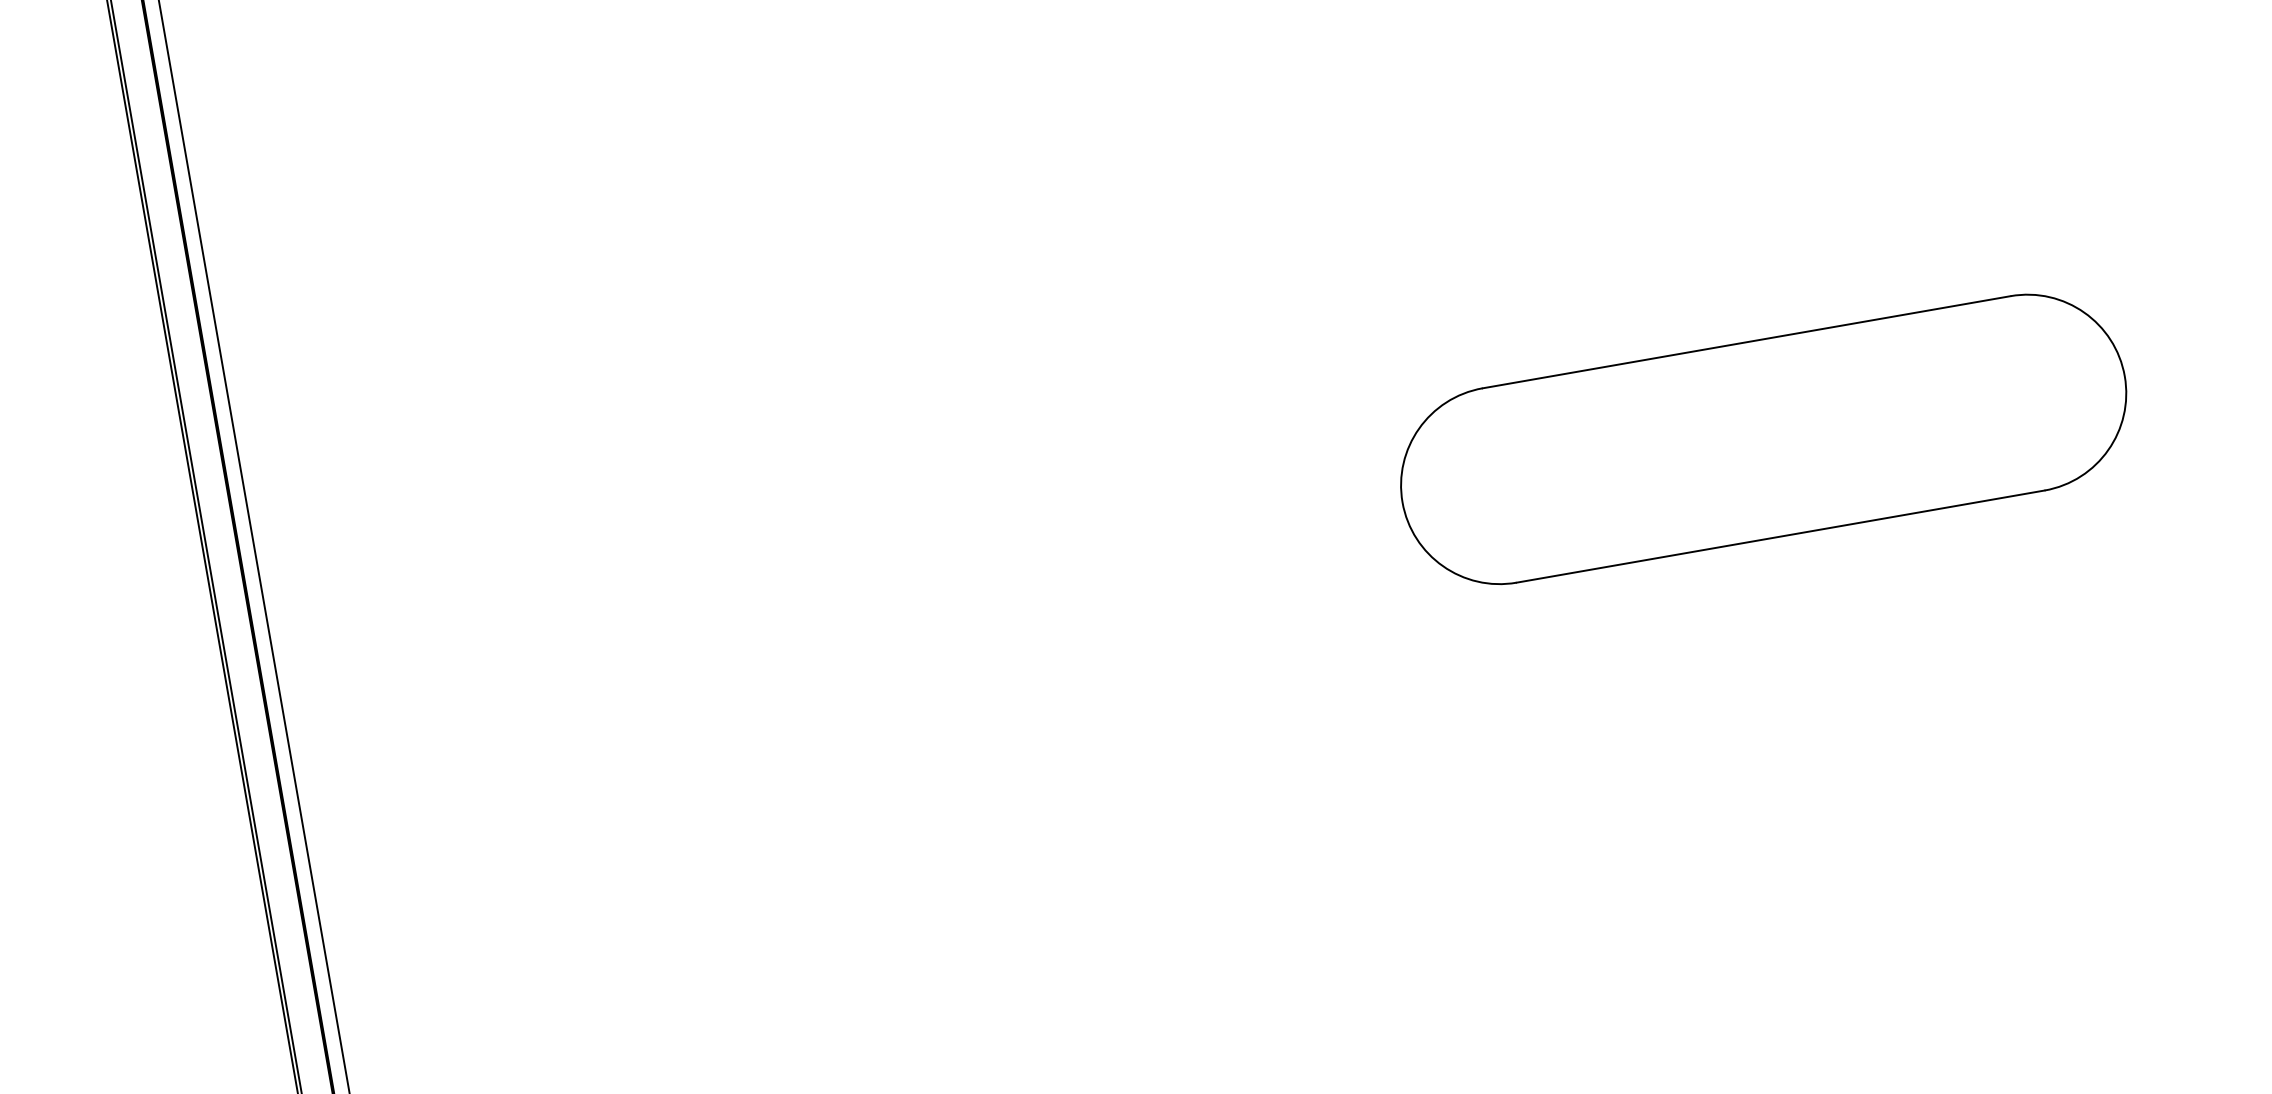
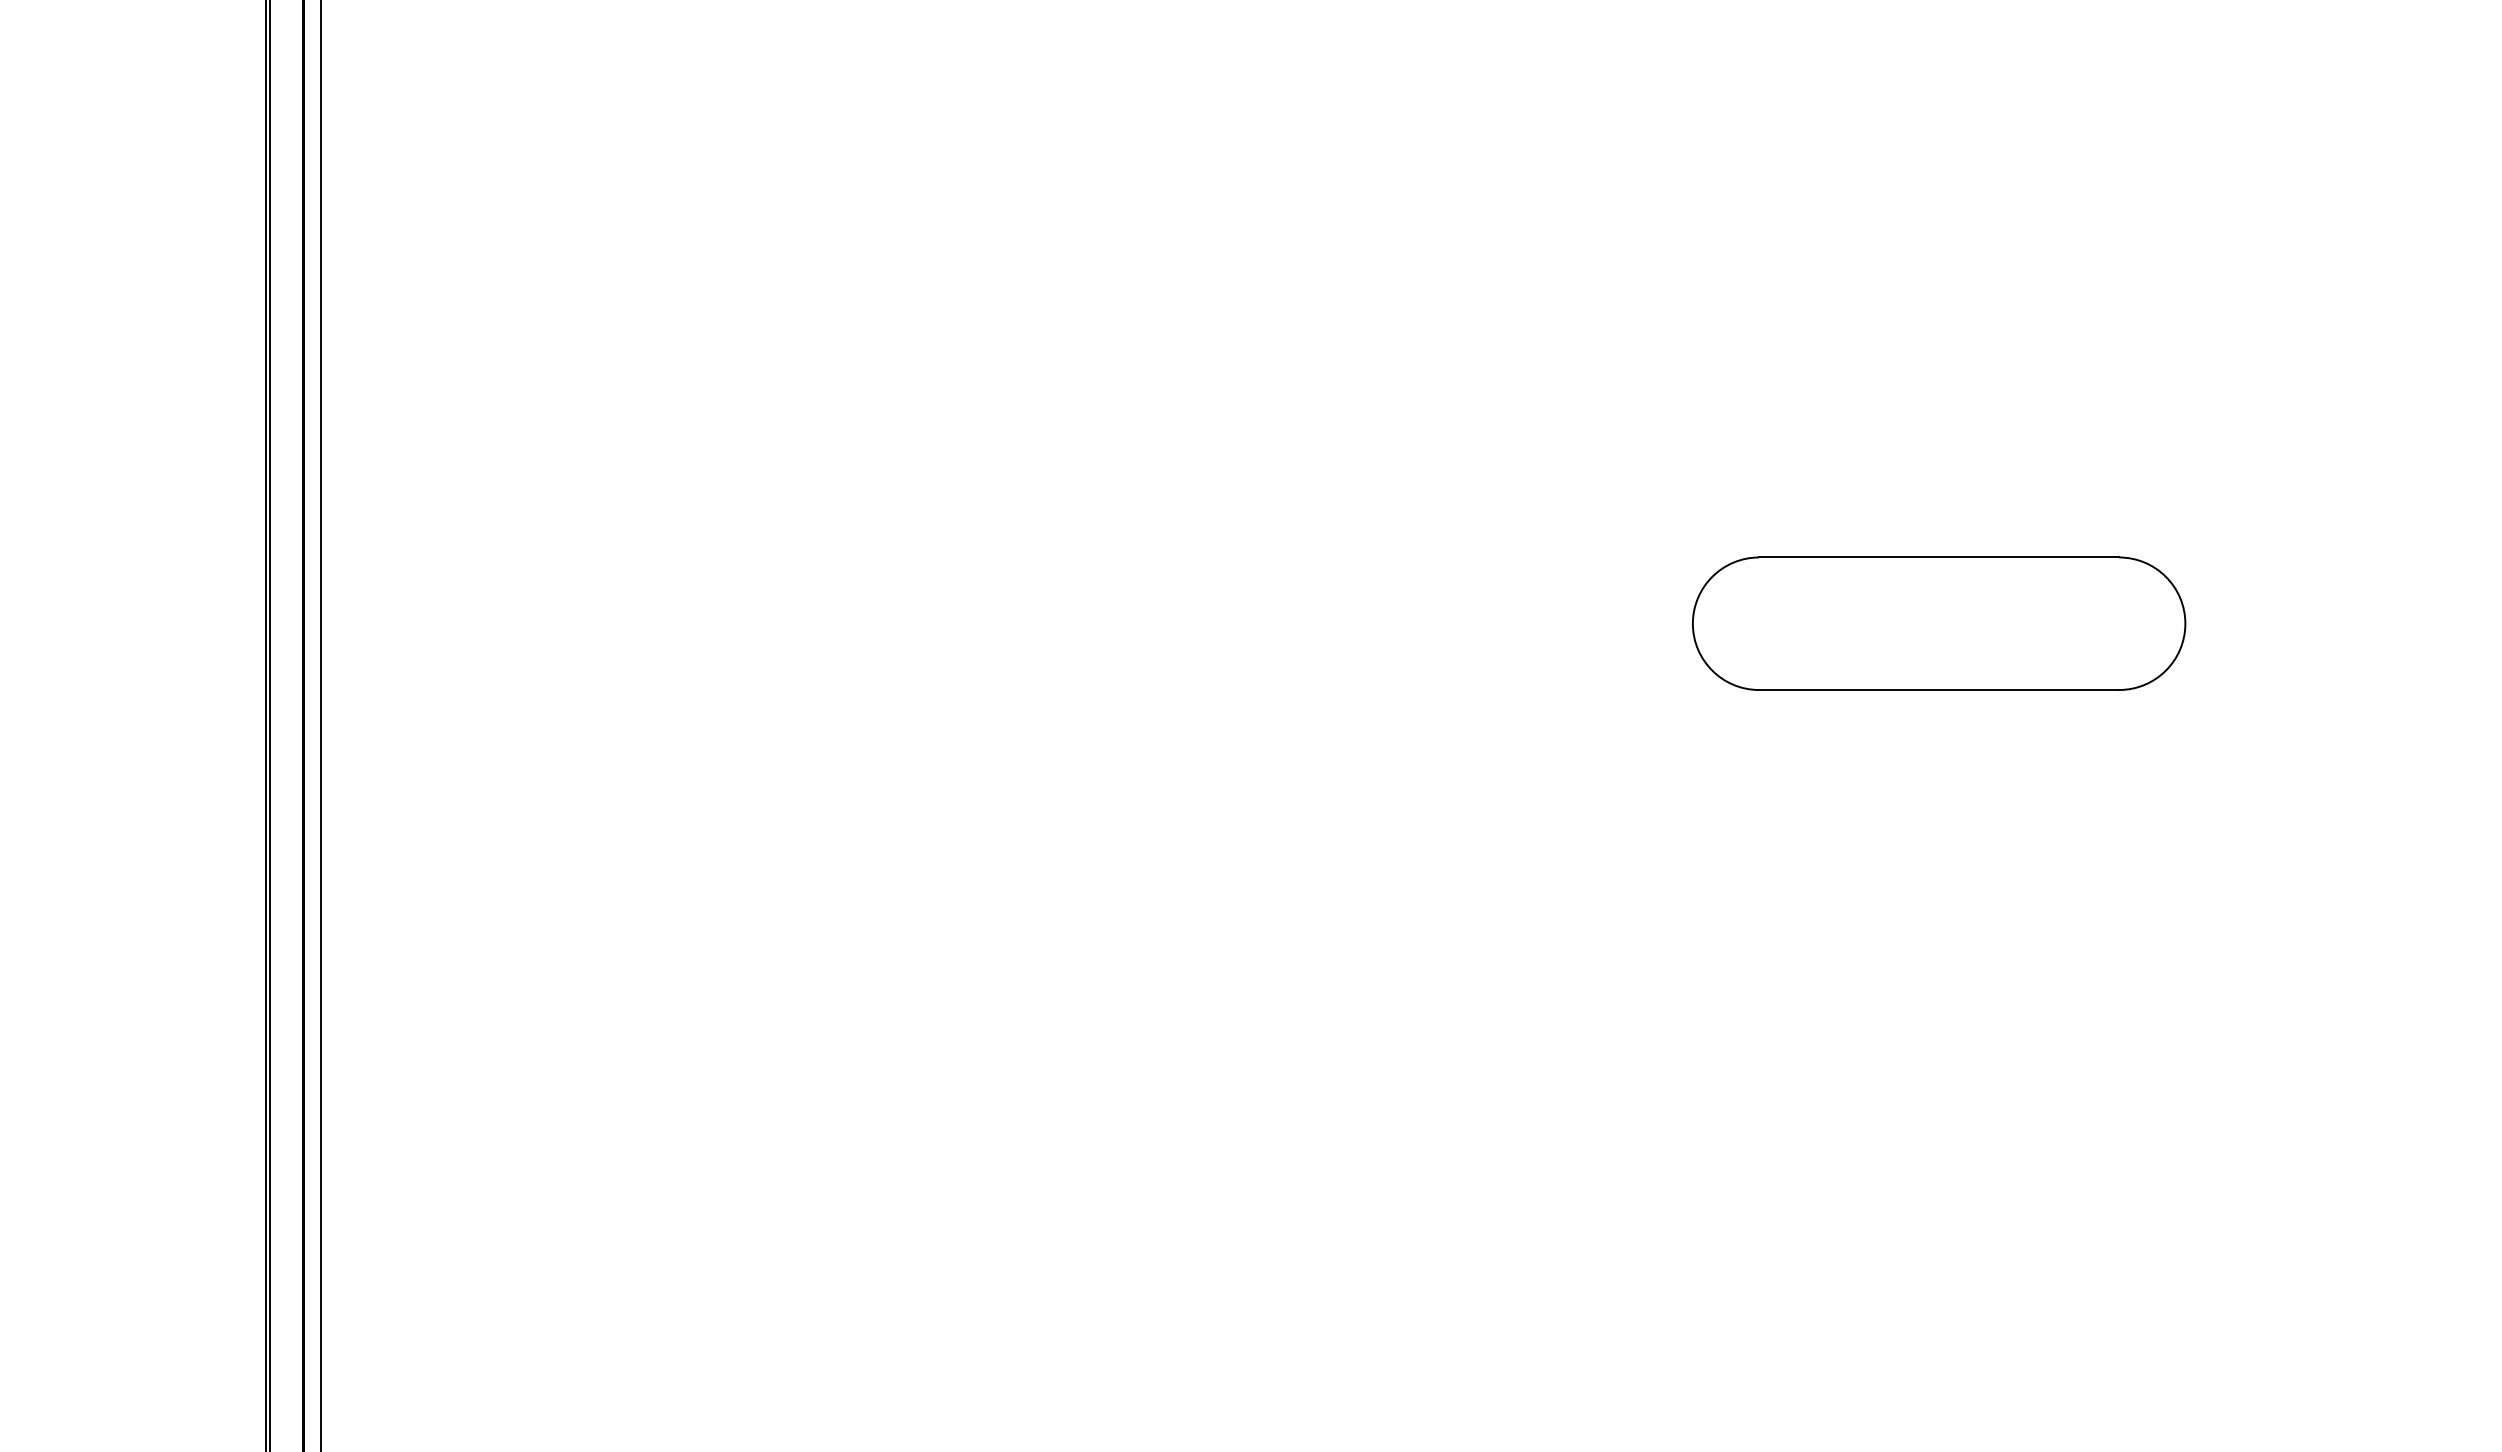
part: (1764, 438) -> (1939, 623), size x0.62

